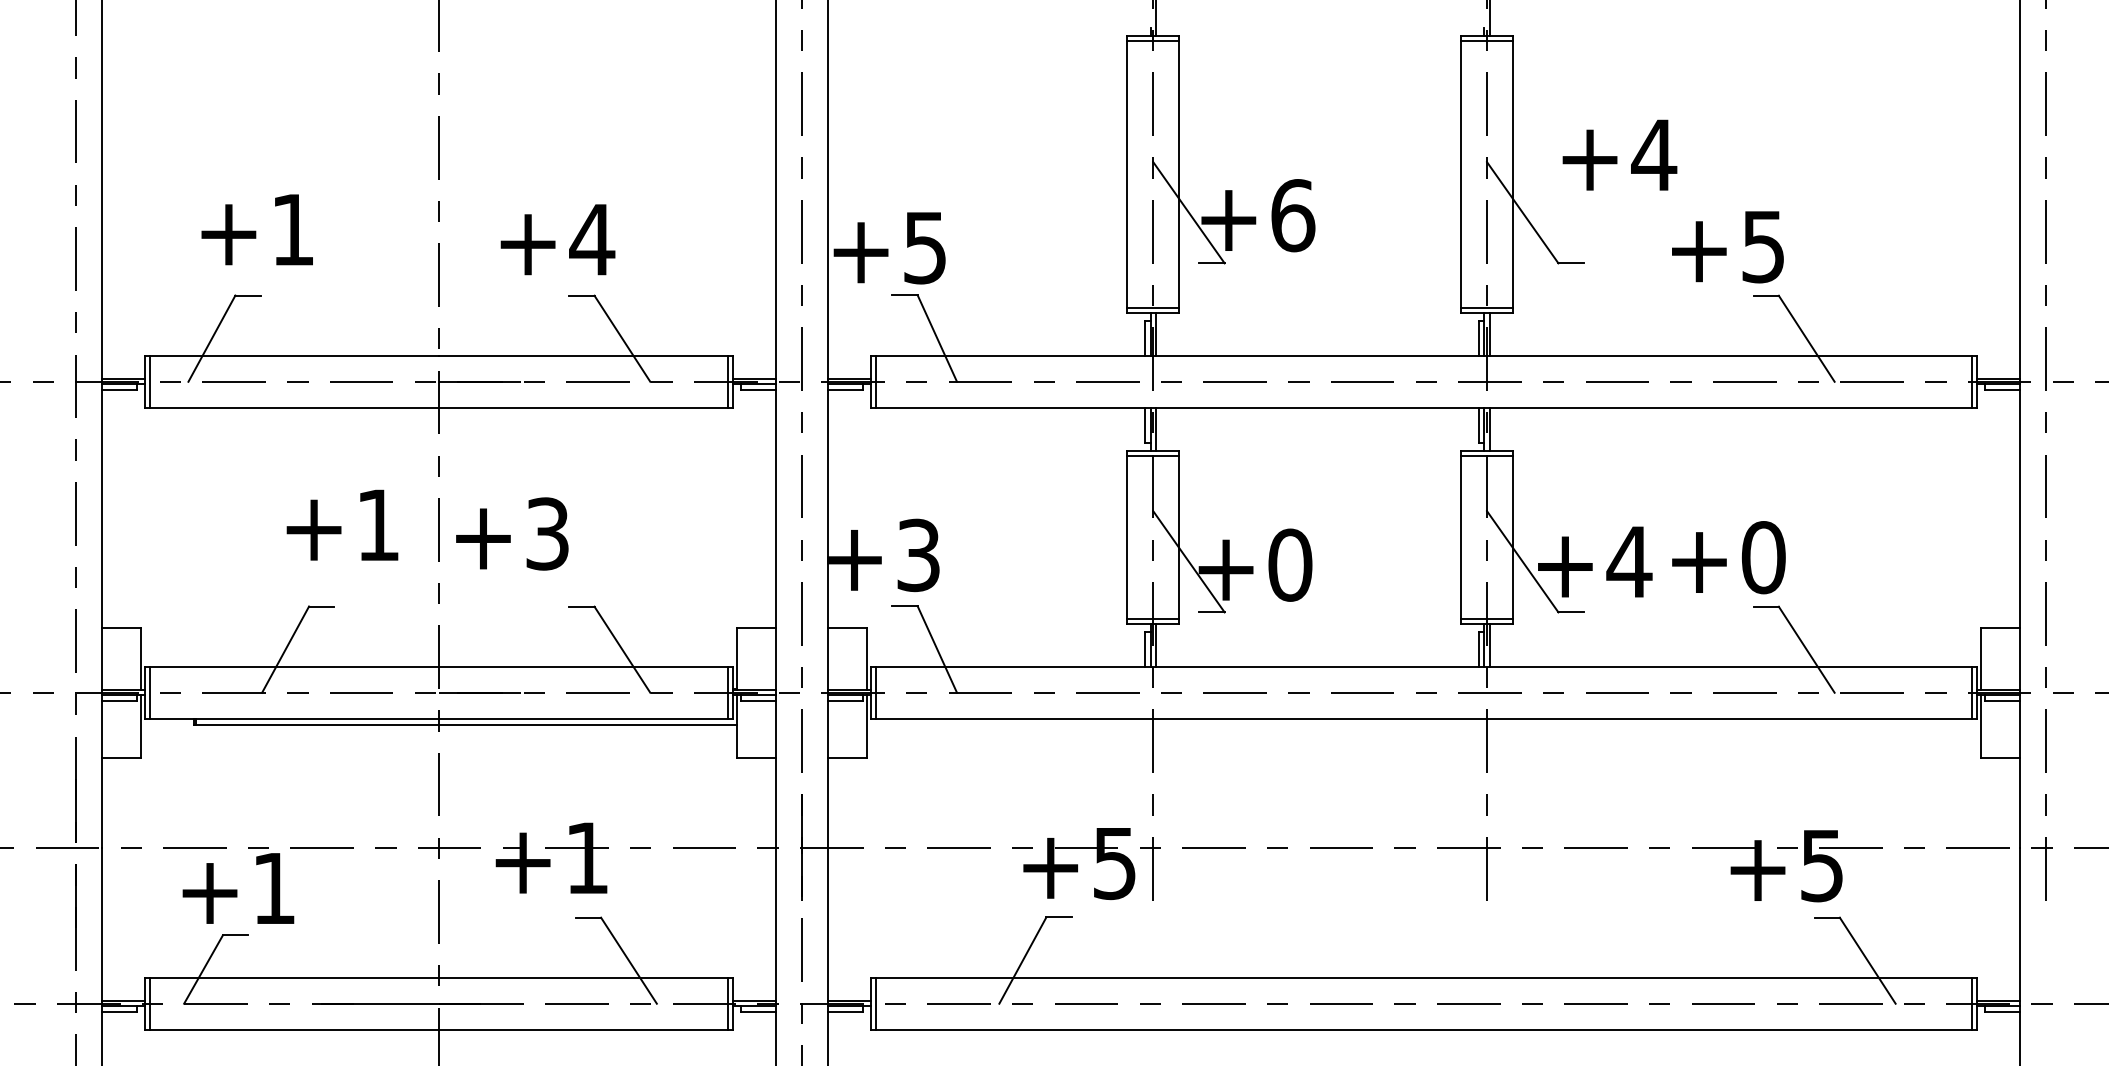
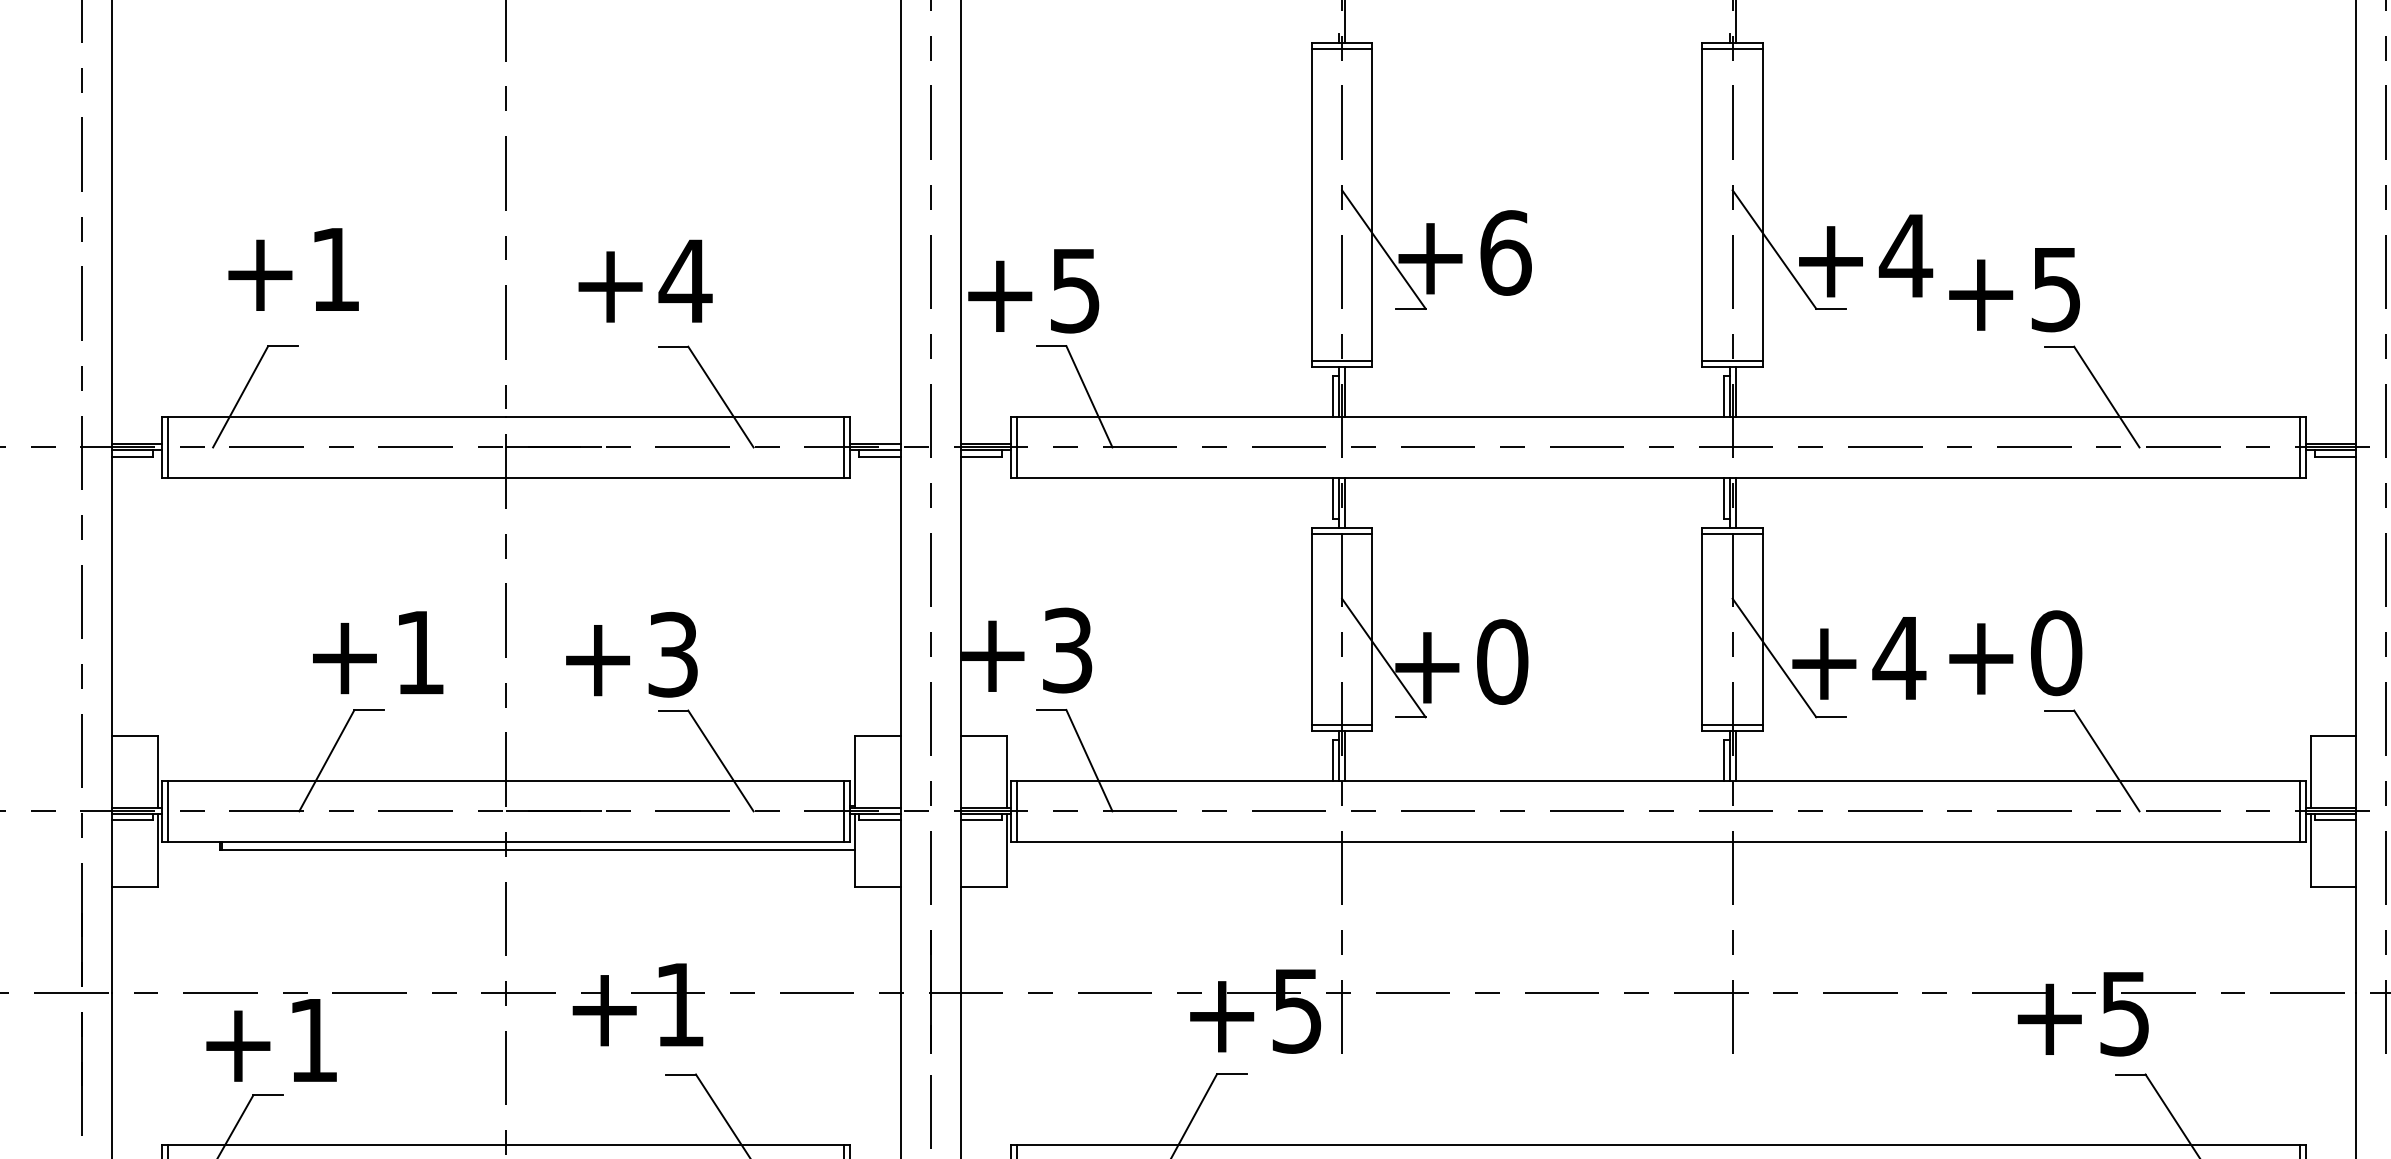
text: (1619, 154) -> (1865, 255), moved
text: (342, 524) -> (378, 651), moved
text: (512, 533) -> (632, 654), moved

